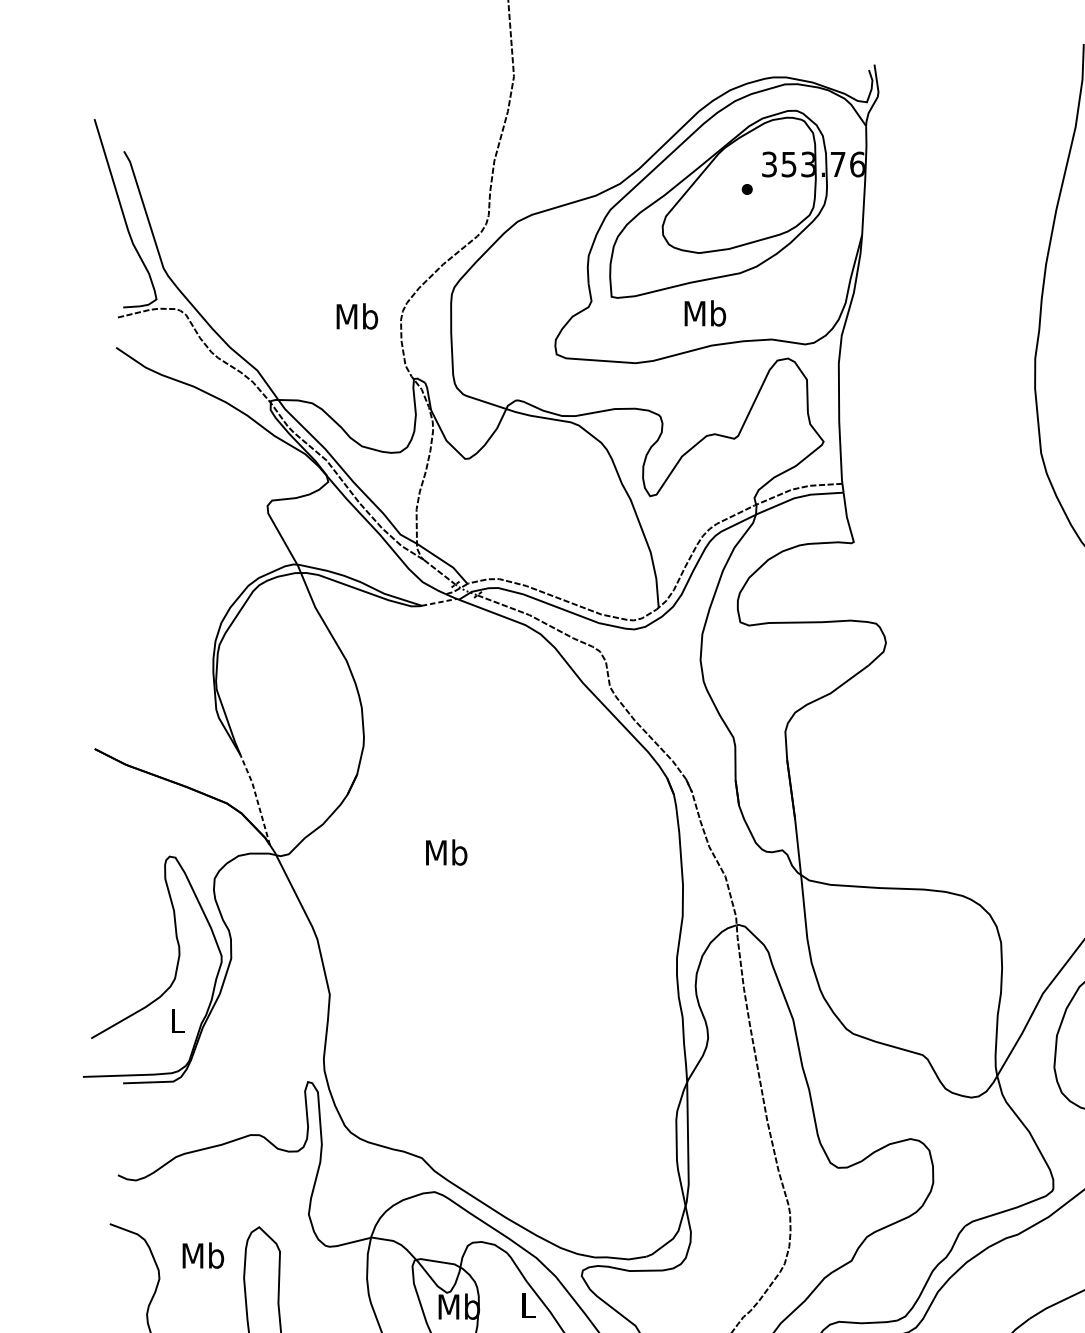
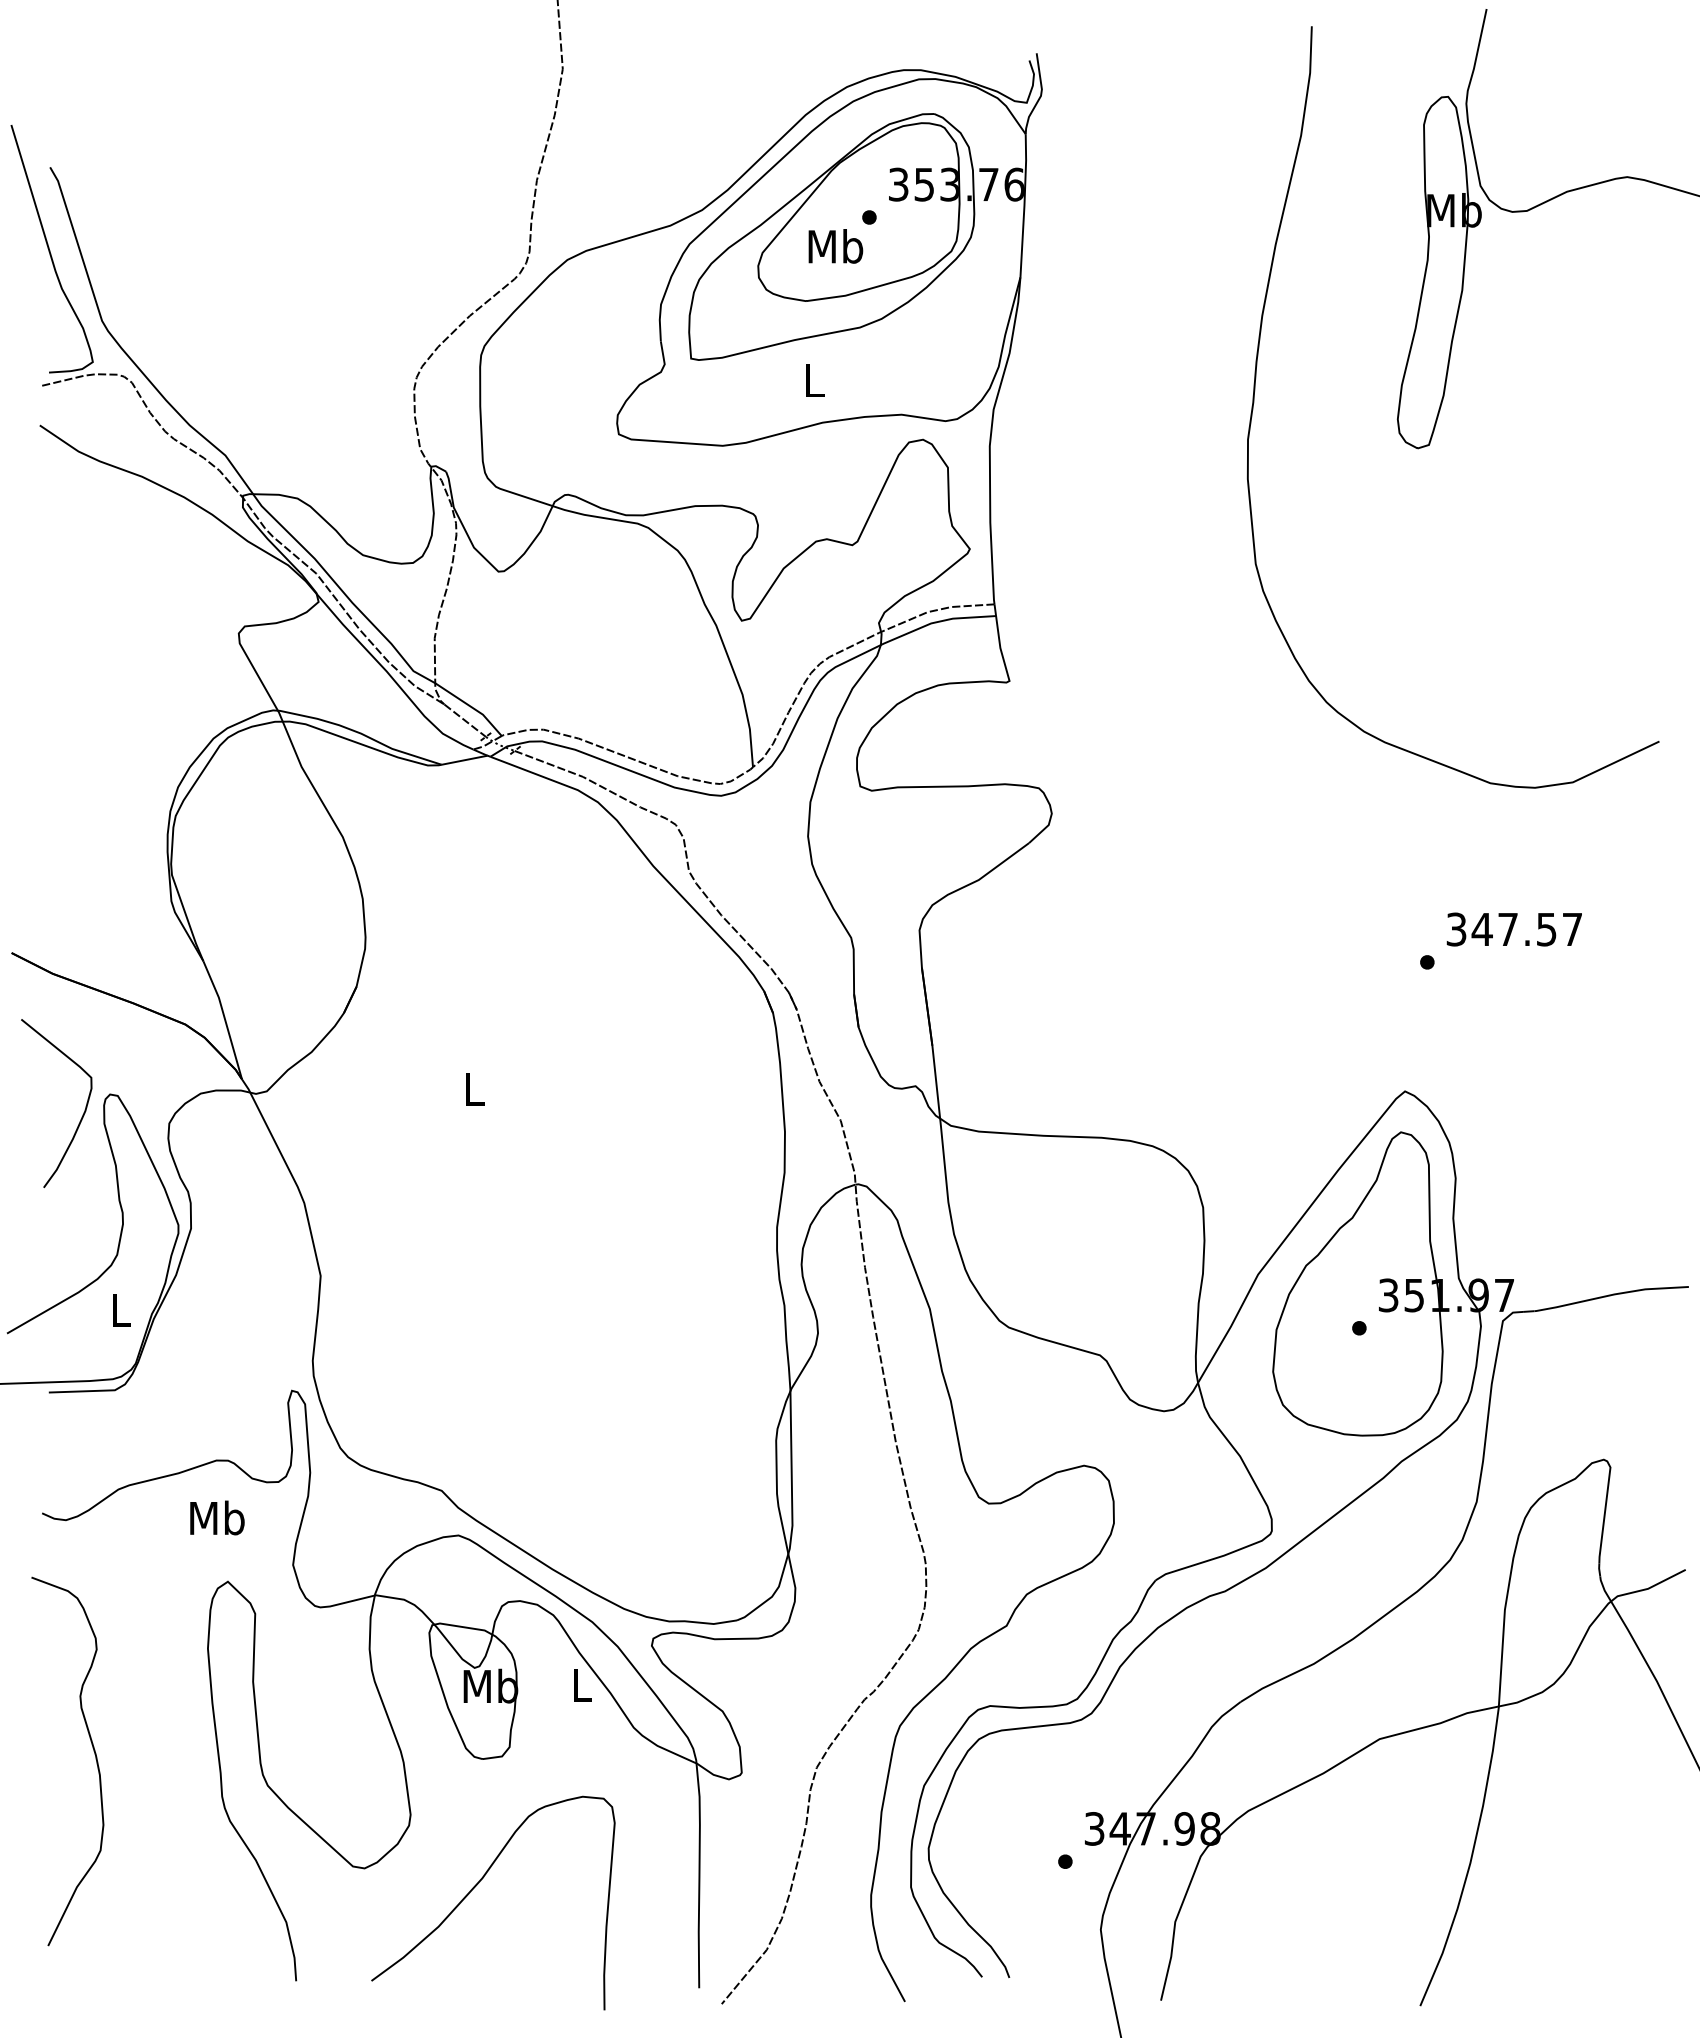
text: (705, 313) -> (814, 380), Mb -> L
text: (357, 316) -> (835, 246), moved
line: (439, 602) -> (465, 760), dashed -> solid
line: (256, 798) -> (224, 1018), dashed -> solid
text: (446, 852) -> (474, 1088), Mb -> L
curve: (148, 871) -> (82, 1114), added
text: (203, 1255) -> (217, 1517), moved

